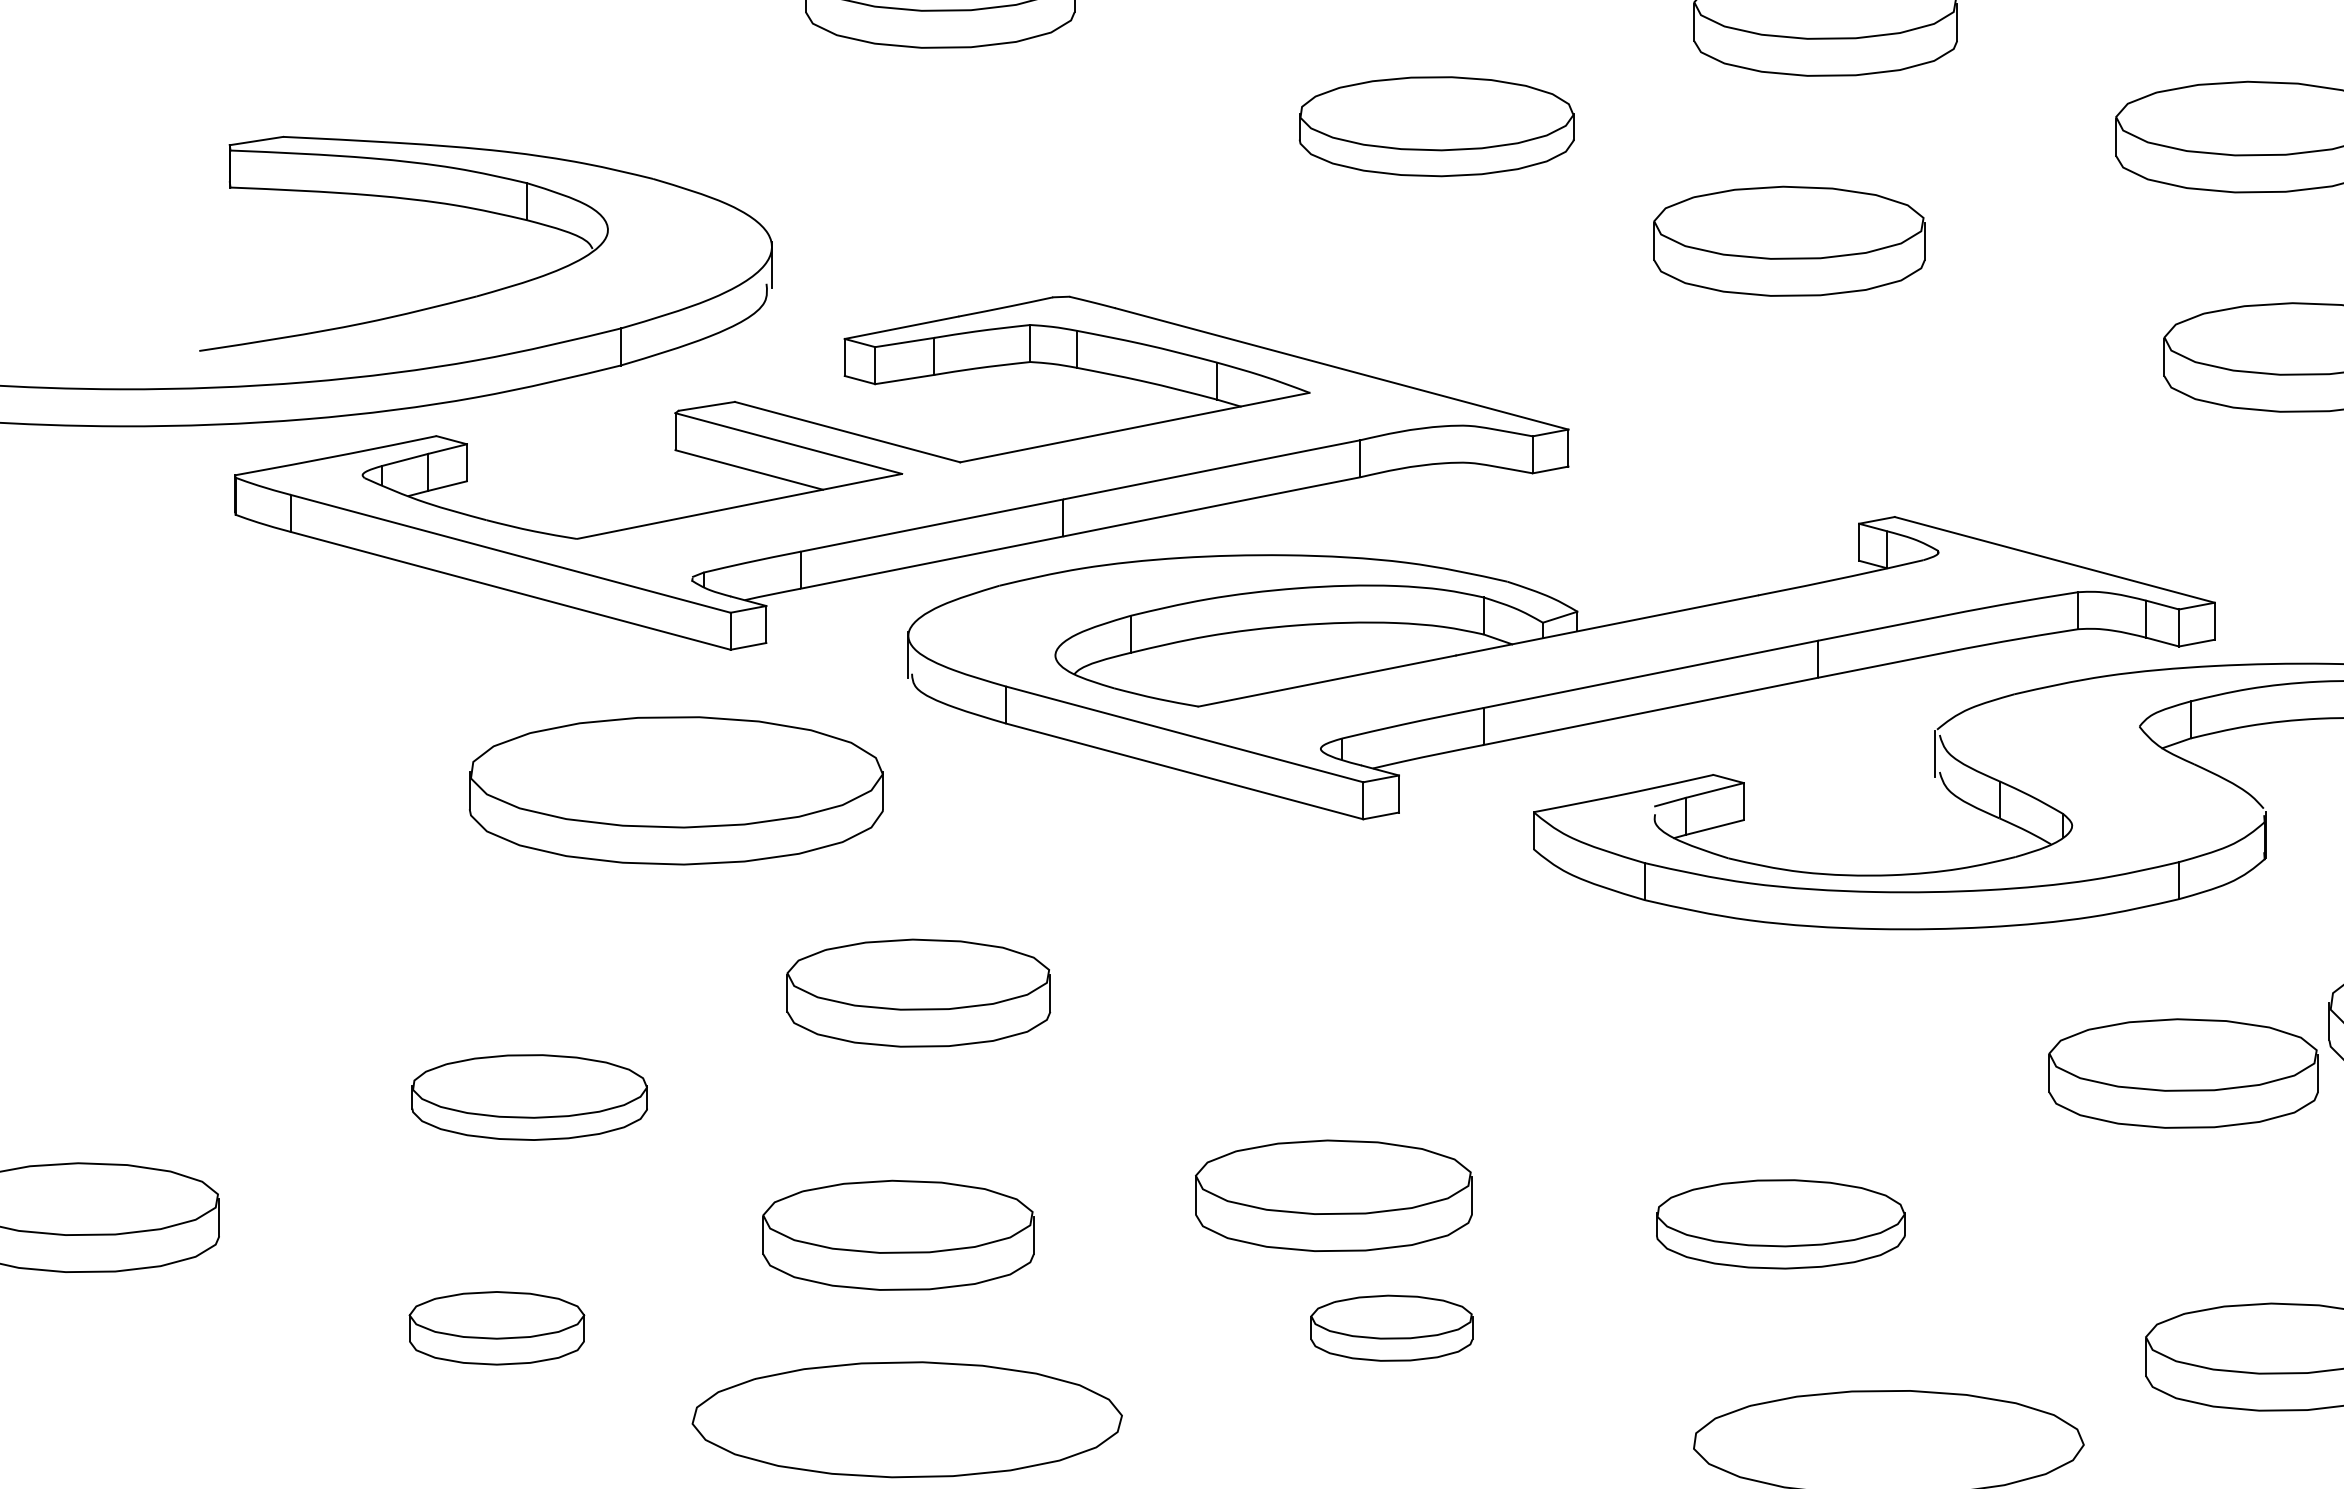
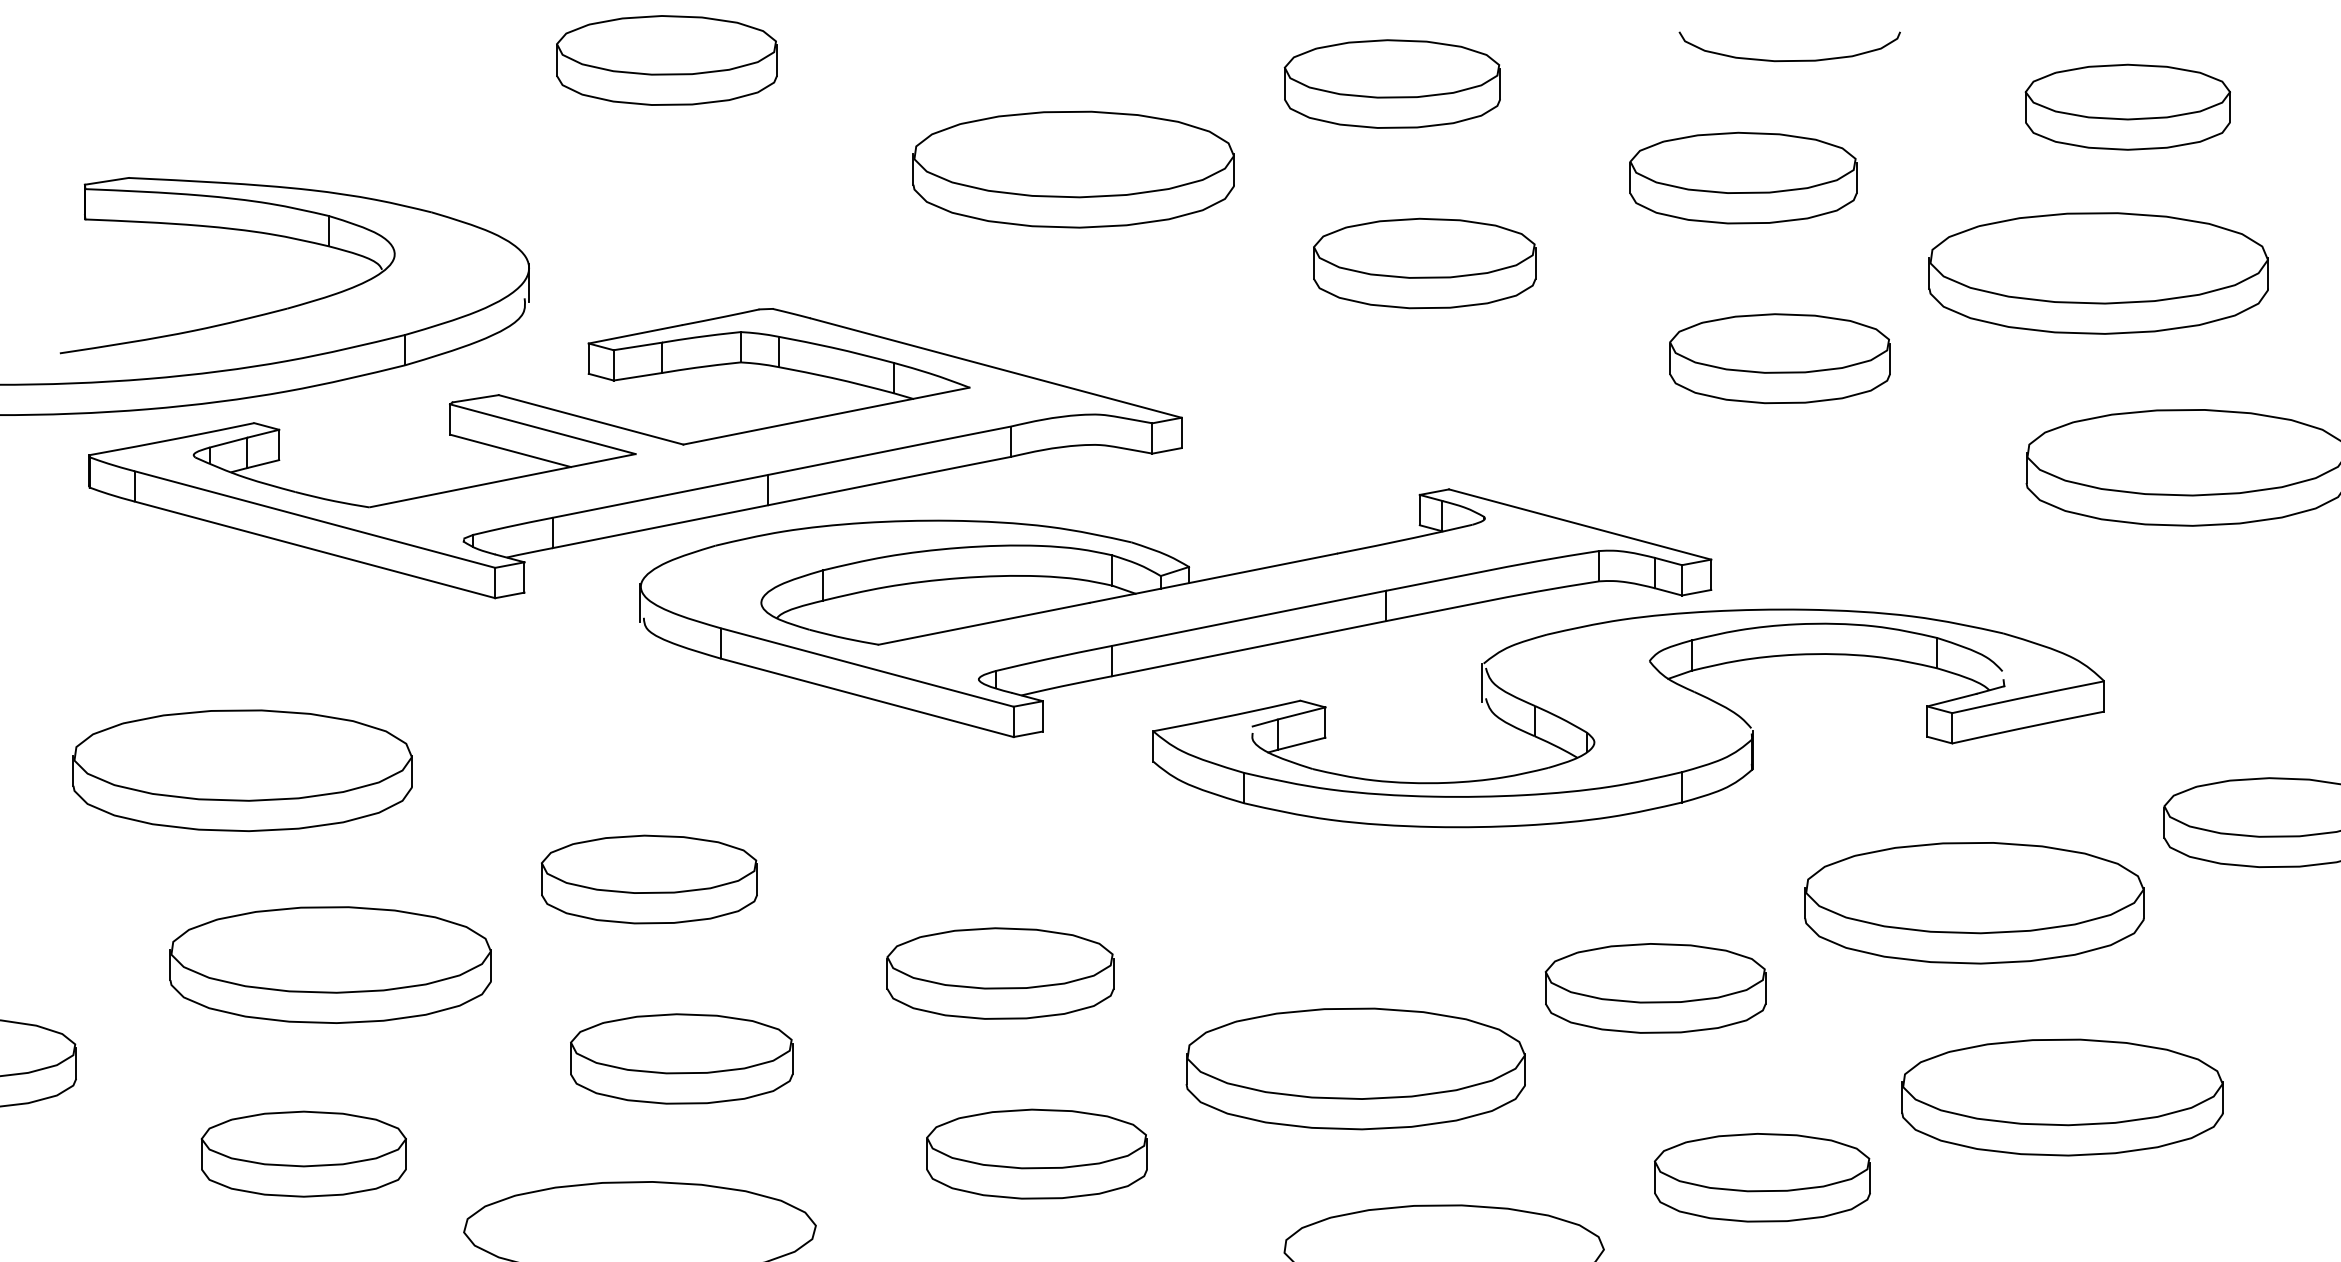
part: (1436, 126) -> (1073, 169), size x1.43
part: (1789, 241) -> (1424, 263), moved
part: (676, 790) -> (242, 770), moved
part: (2183, 1073) -> (1655, 988), moved
part: (529, 1096) -> (330, 964), size x1.67
part: (1333, 1195) -> (1000, 973), moved
part: (1780, 1223) -> (1355, 1068), size x1.67
part: (898, 1234) -> (681, 1058), moved
part: (496, 1327) -> (303, 1153), size x1.43
part: (1391, 1327) -> (1036, 1153), size x1.67

